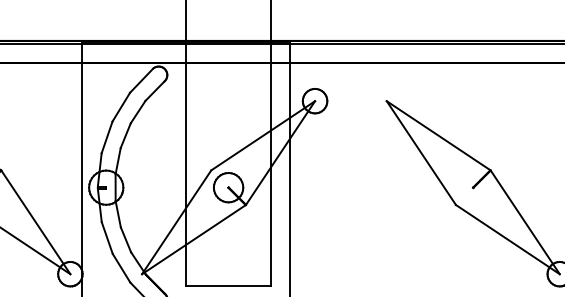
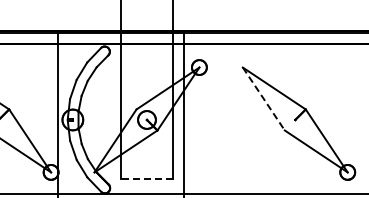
line: (420, 153) -> (263, 99), solid -> dashed
line: (227, 285) -> (146, 179), solid -> dashed

